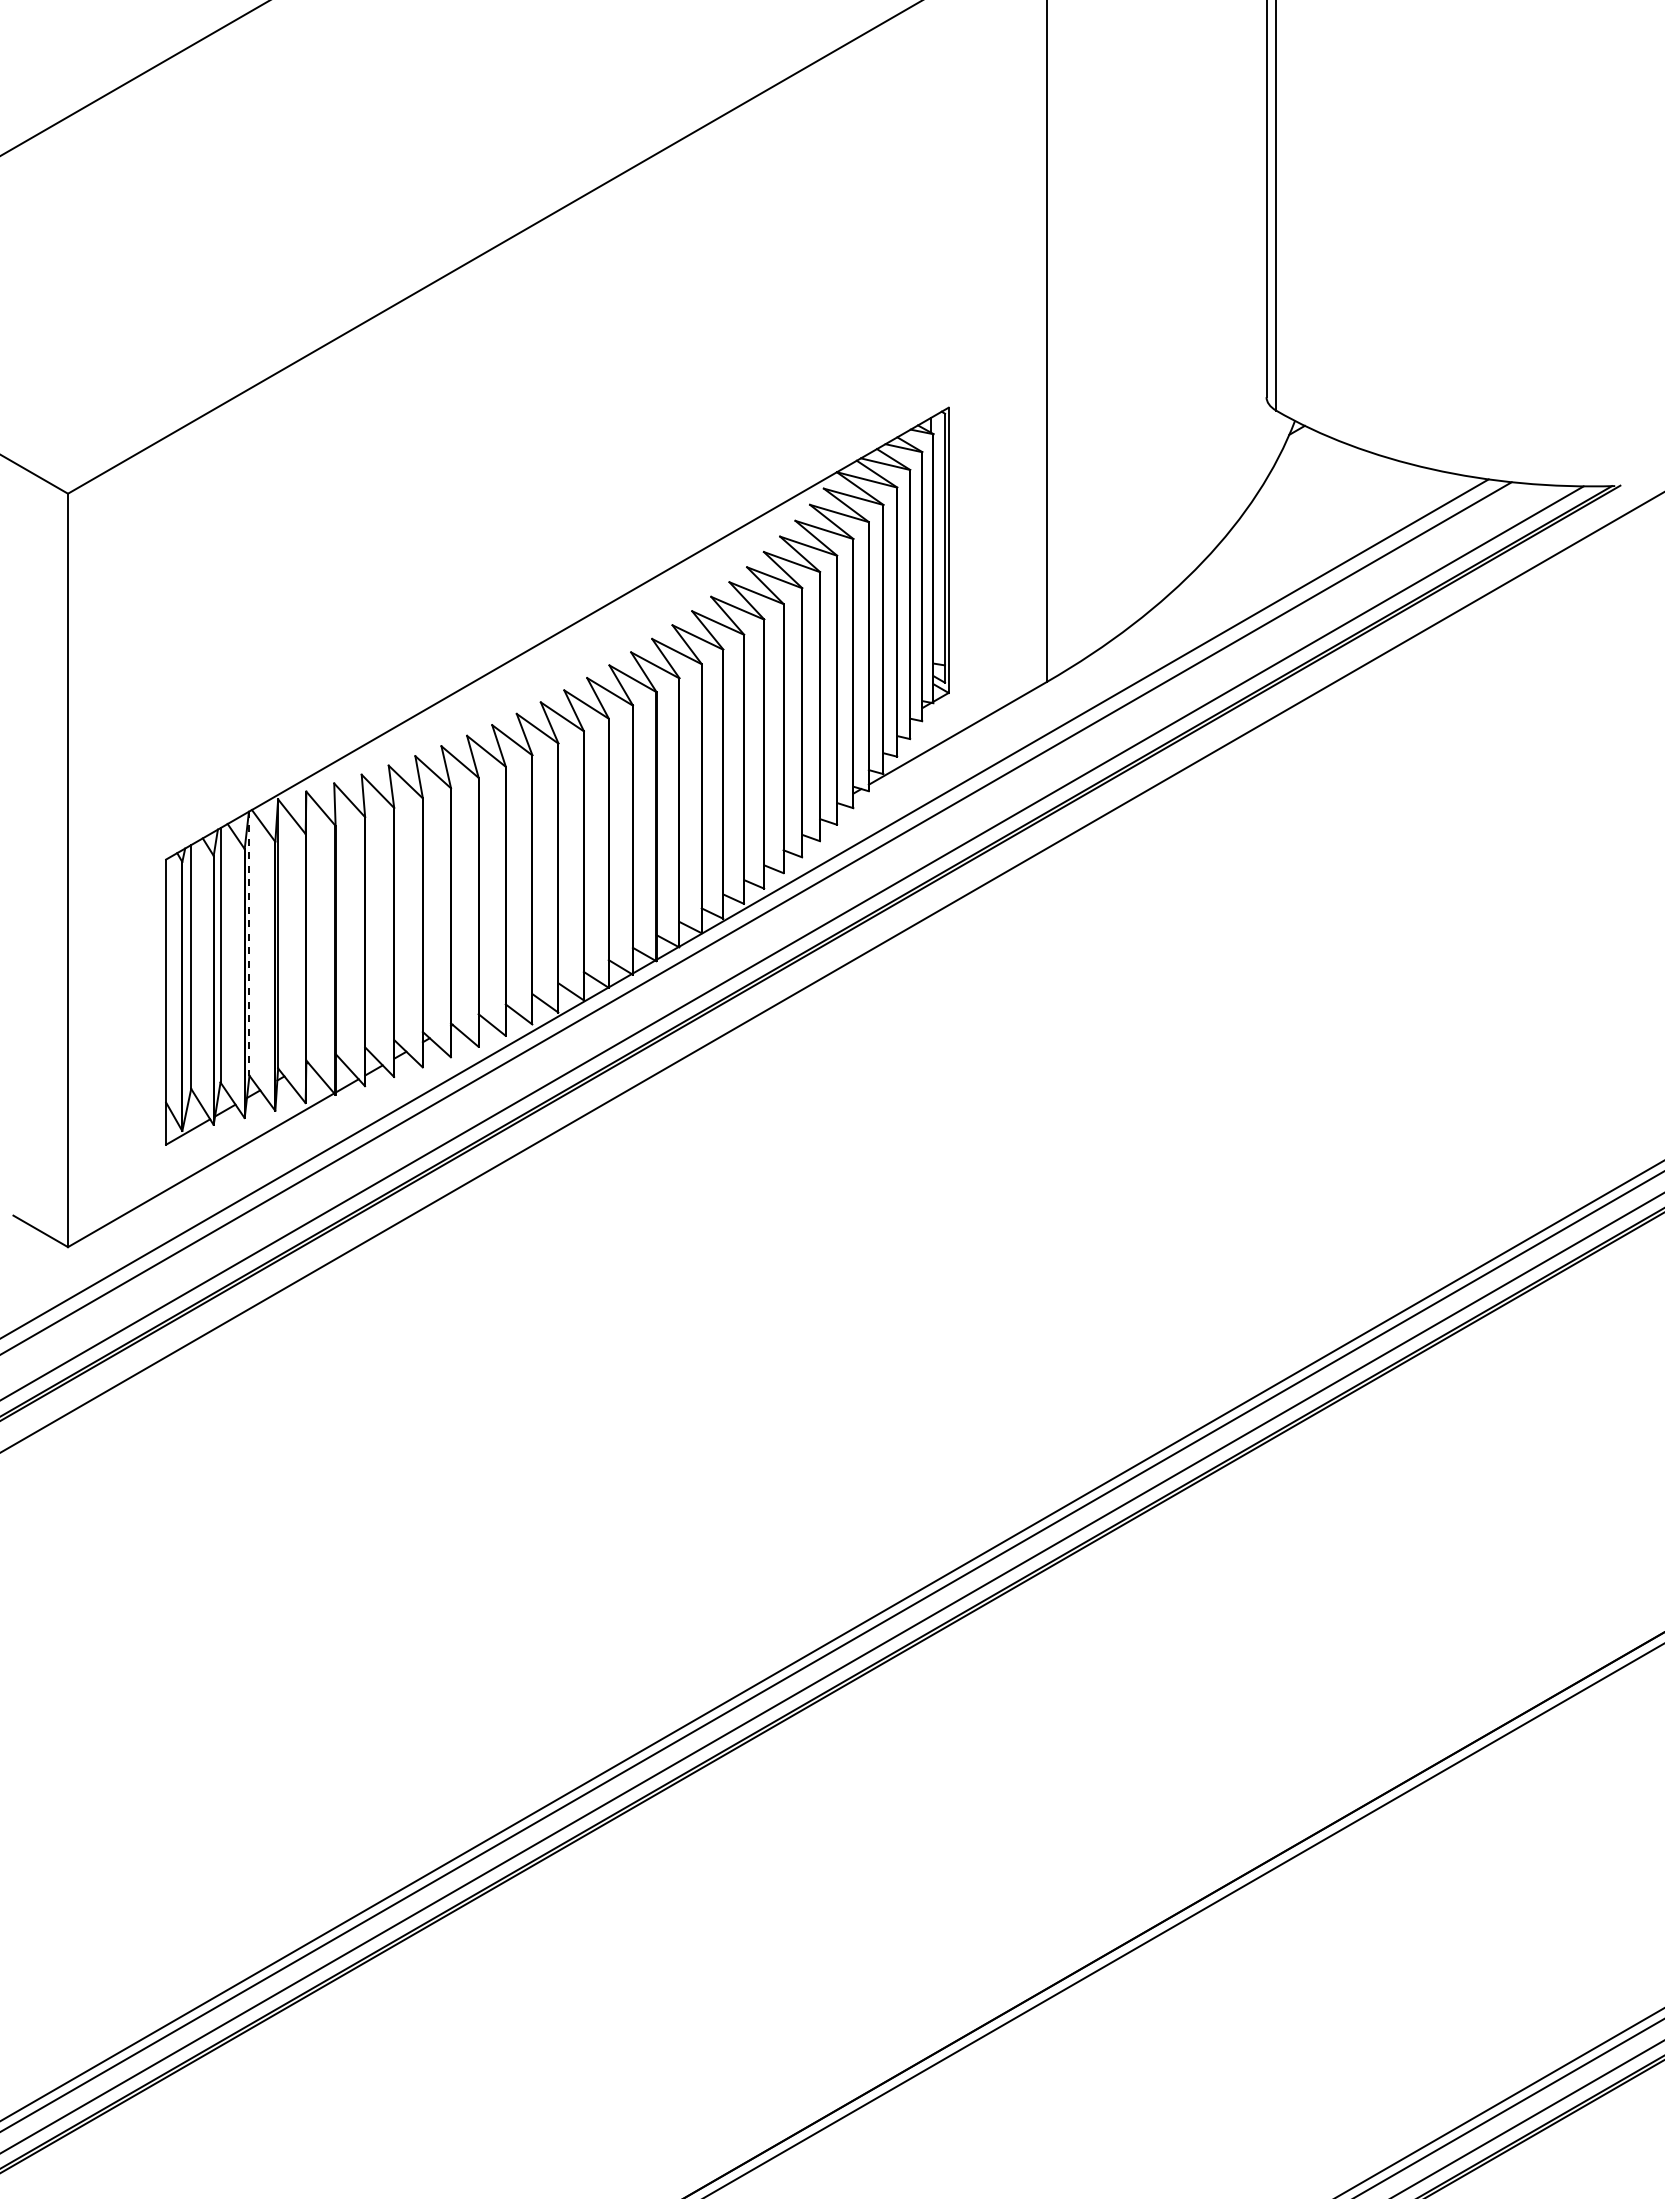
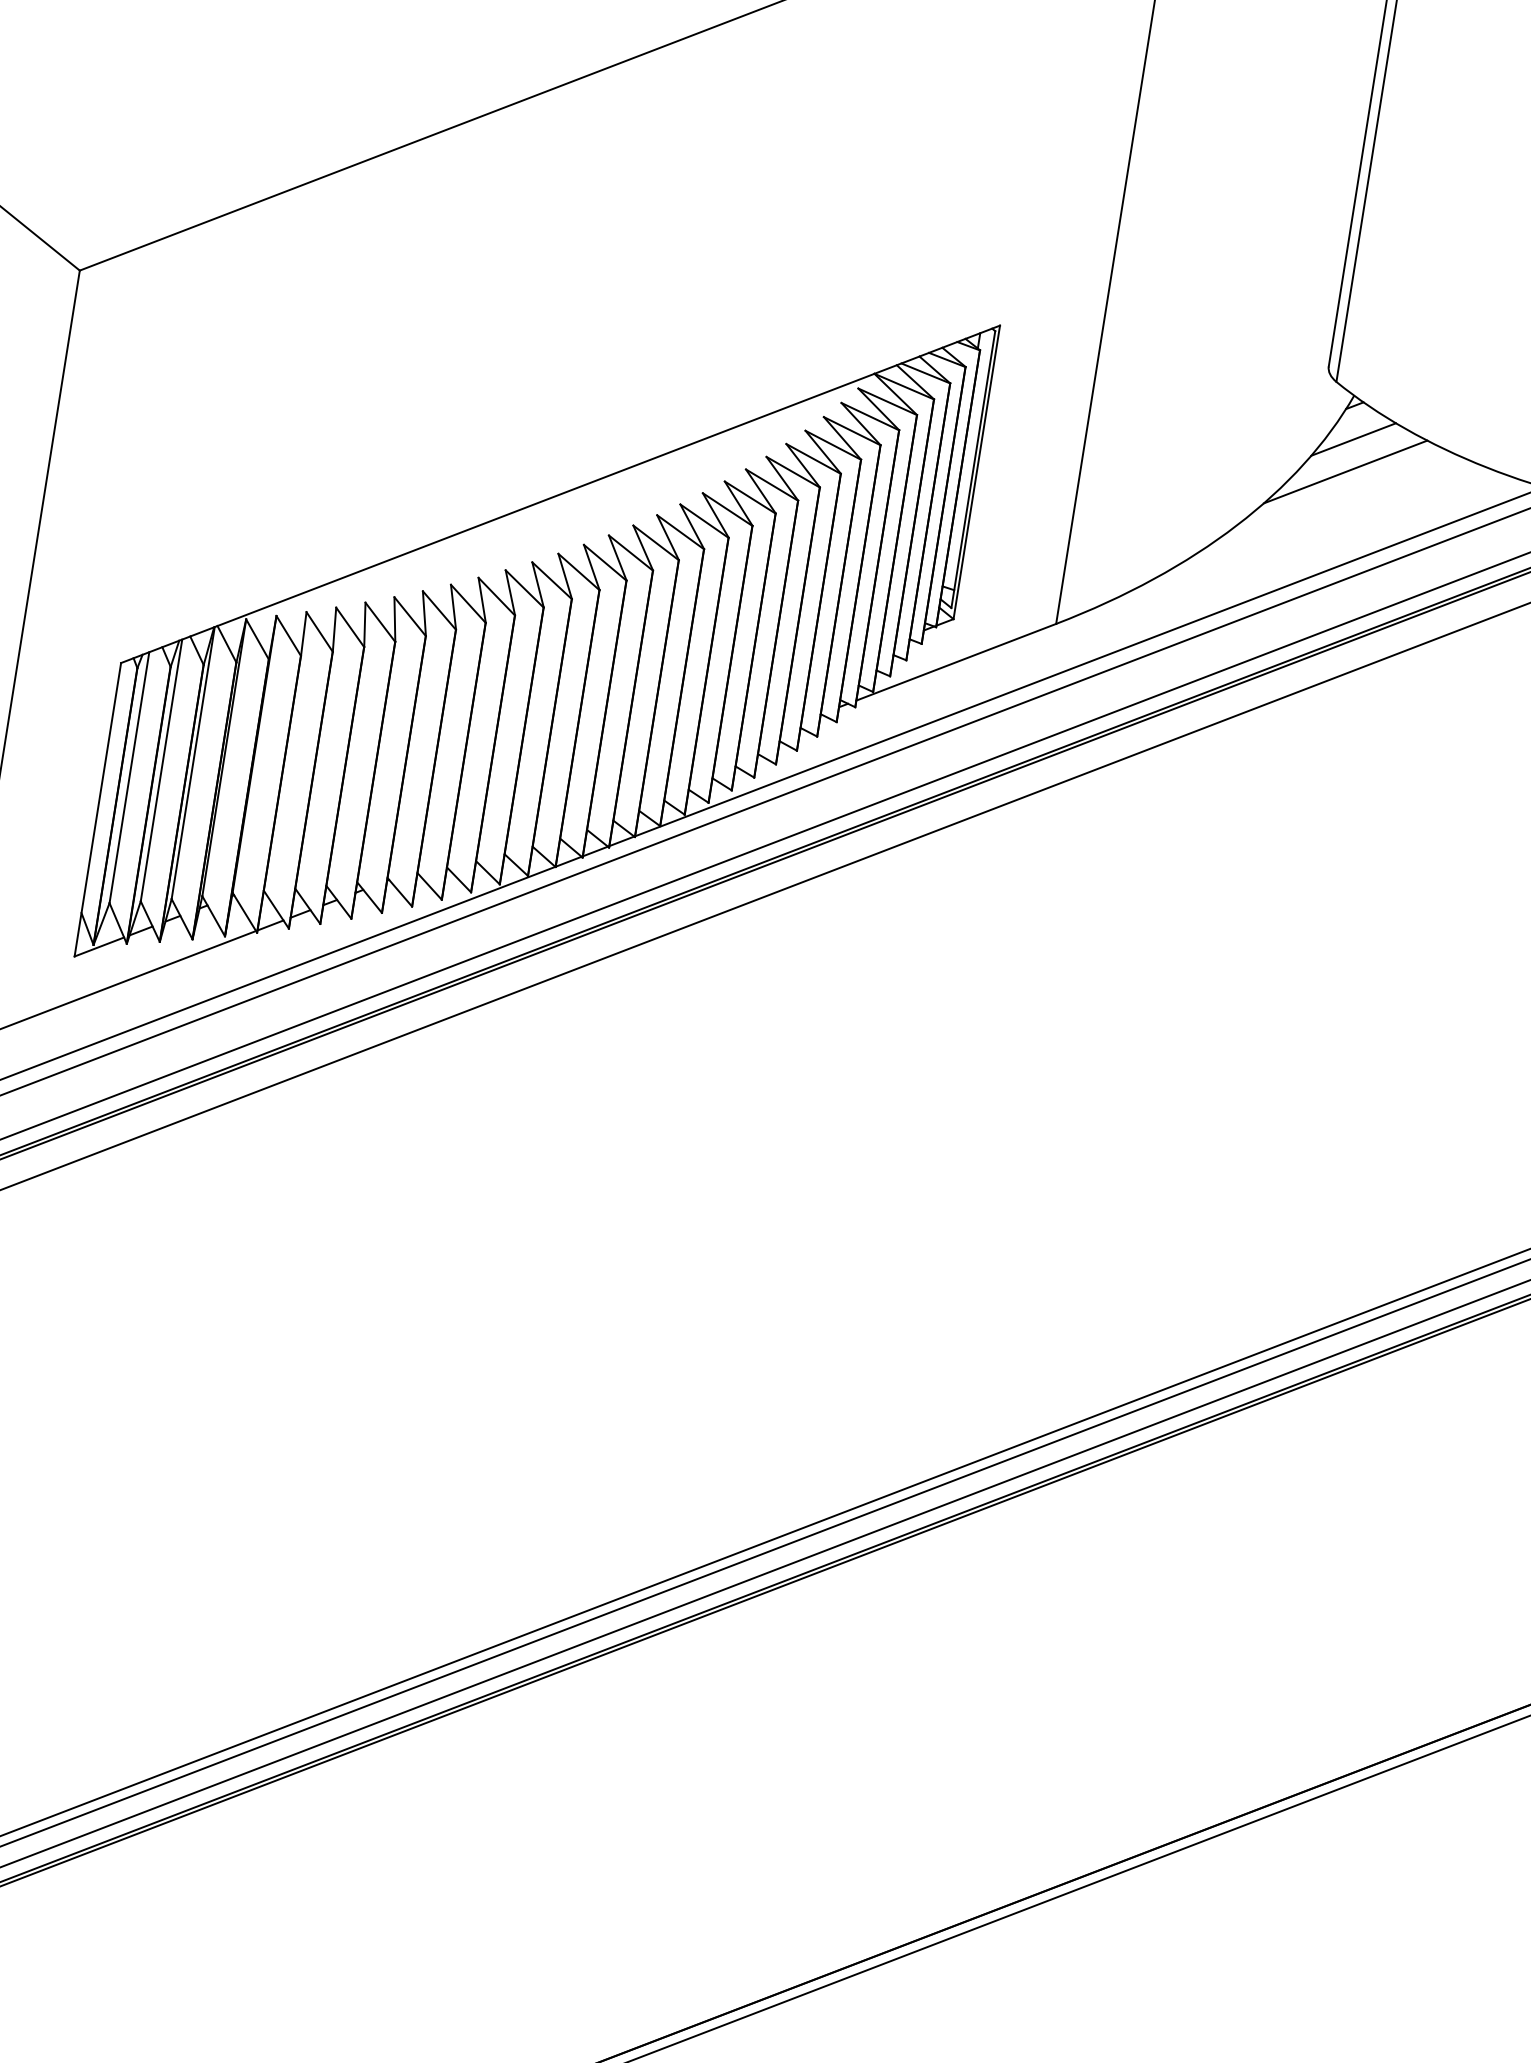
line: (1300, 462) -> (1353, 439), added
line: (1298, 494) -> (1345, 471), added
line: (249, 944) -> (193, 764), dashed -> solid

